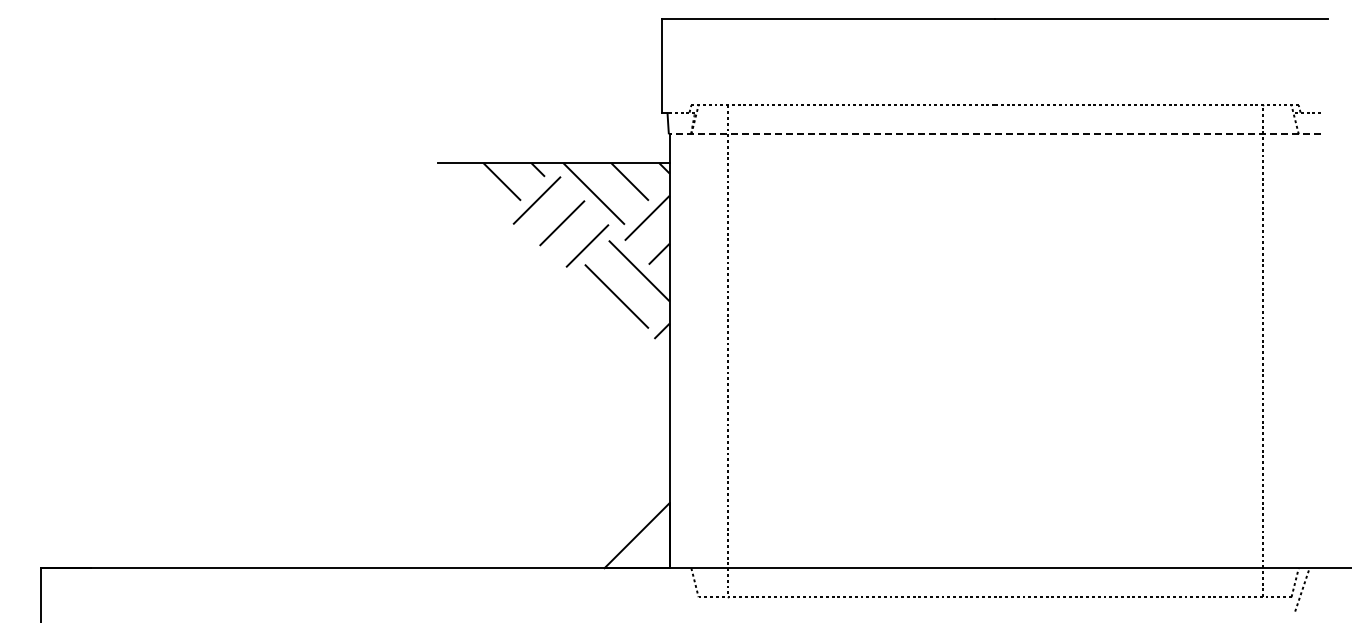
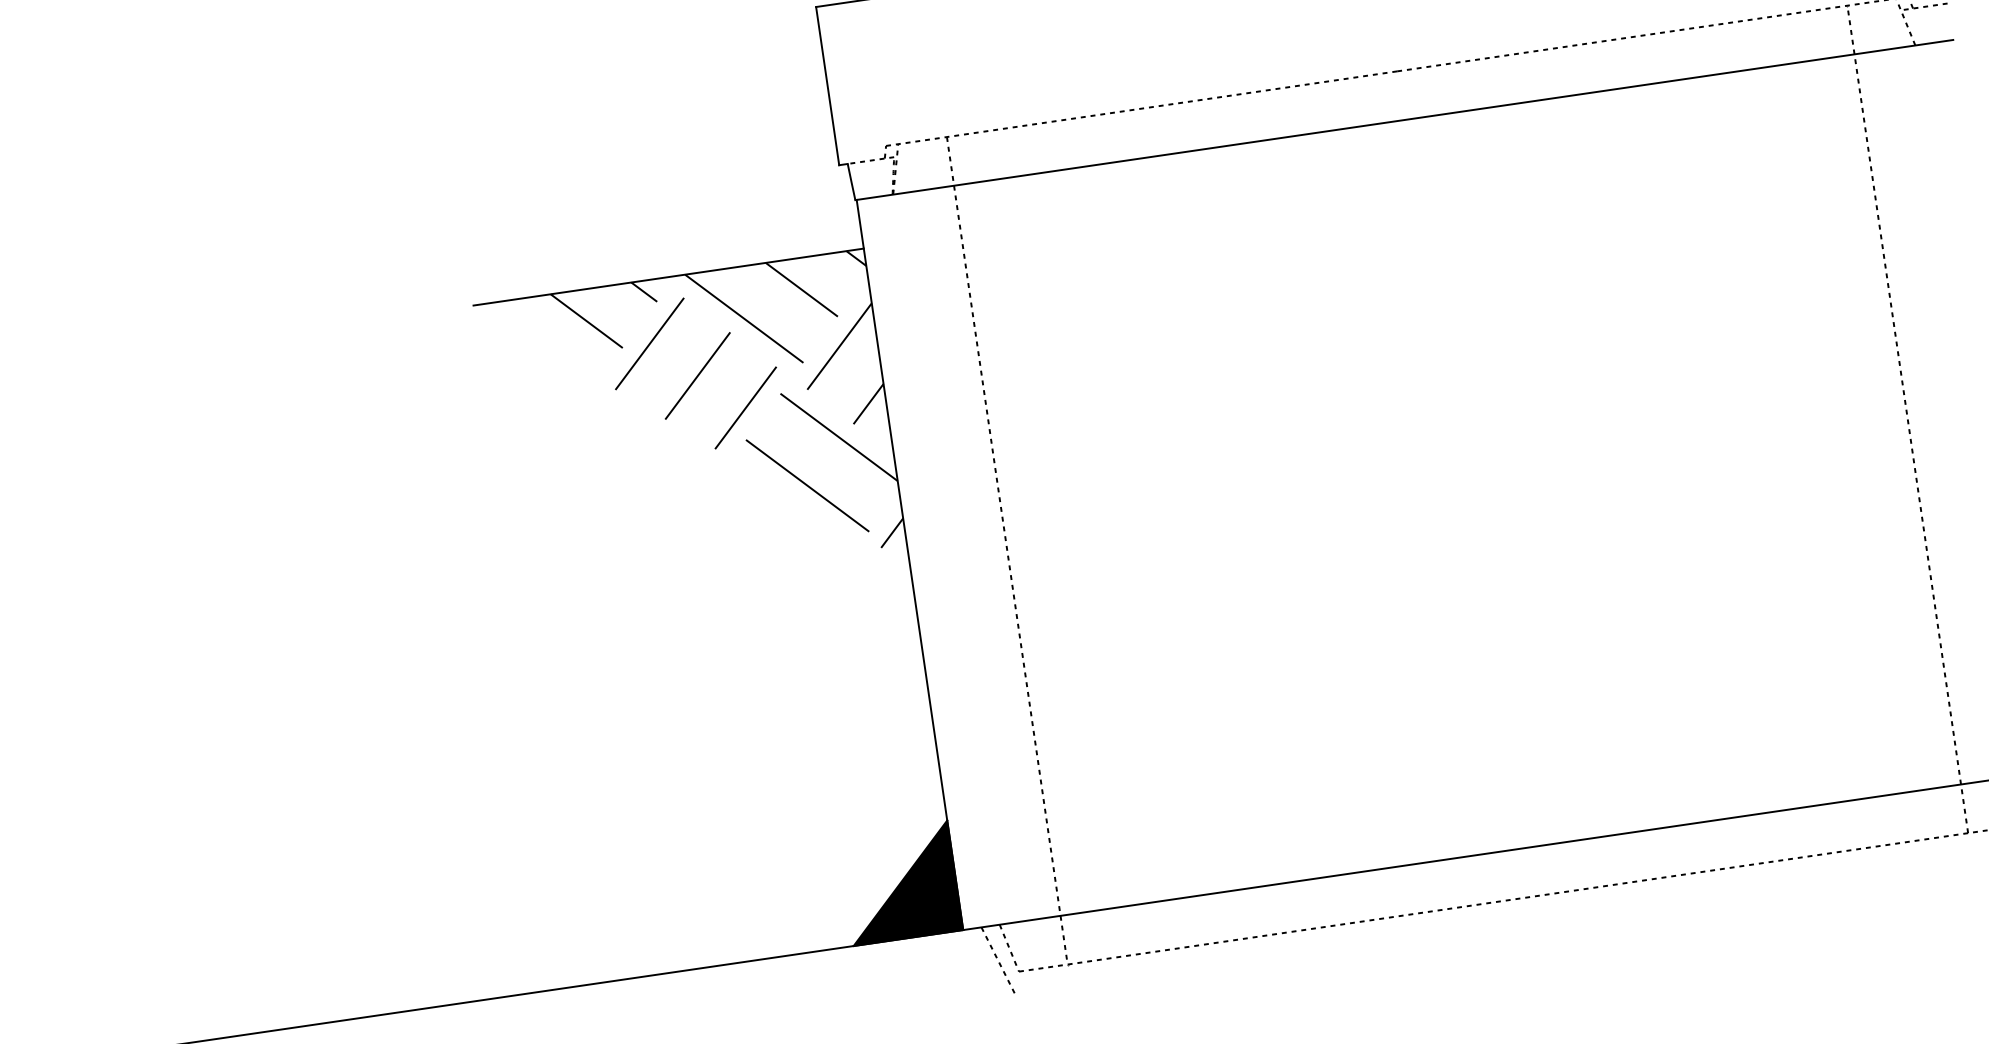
line: (994, 134) -> (1403, 120), dashed -> solid
fill: (636, 535) -> (899, 883), added
line: (687, 589) -> (998, 961), added

